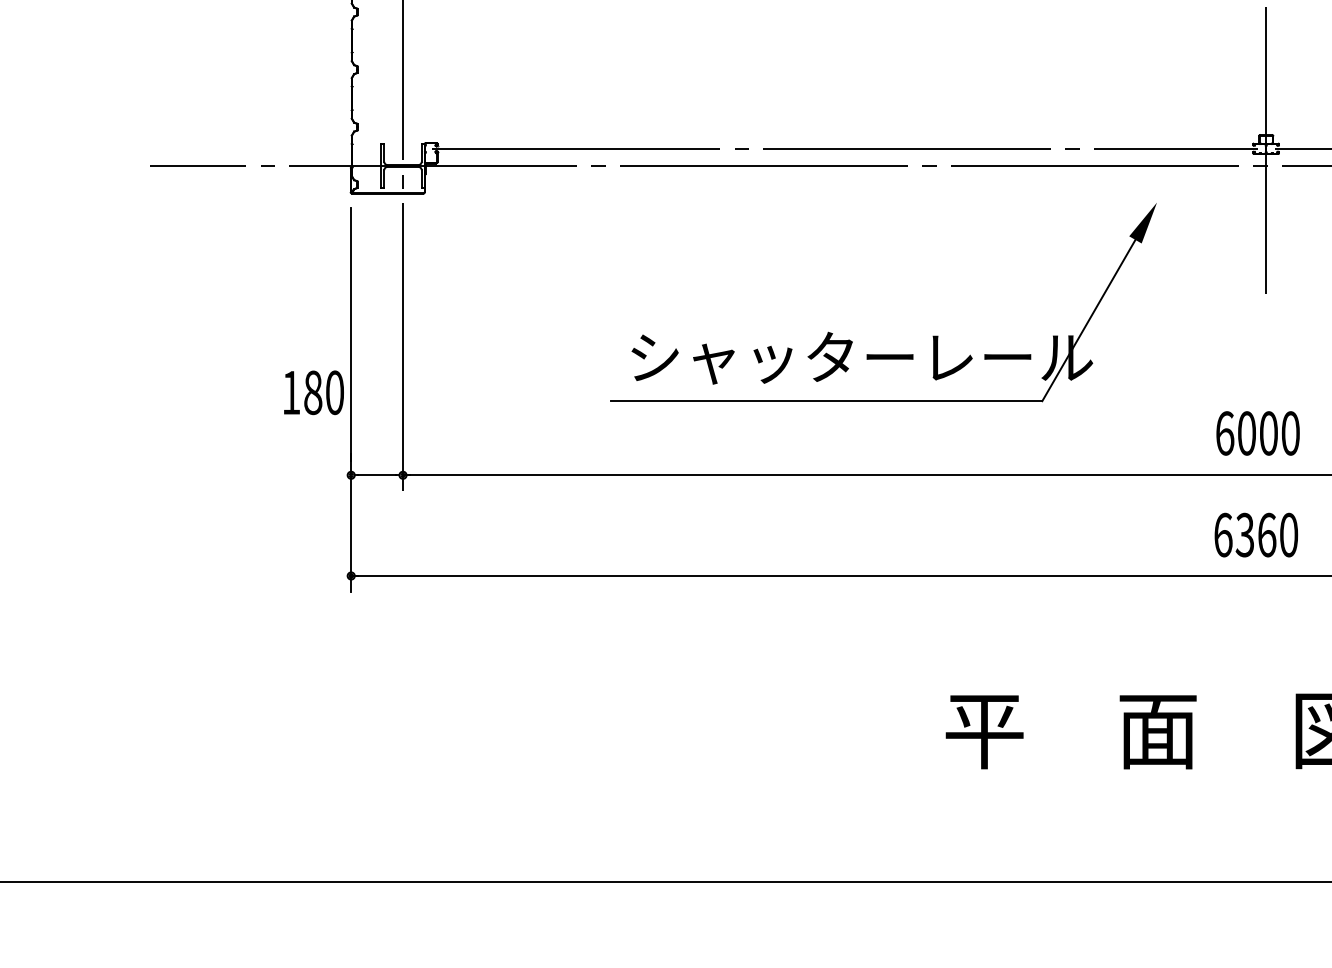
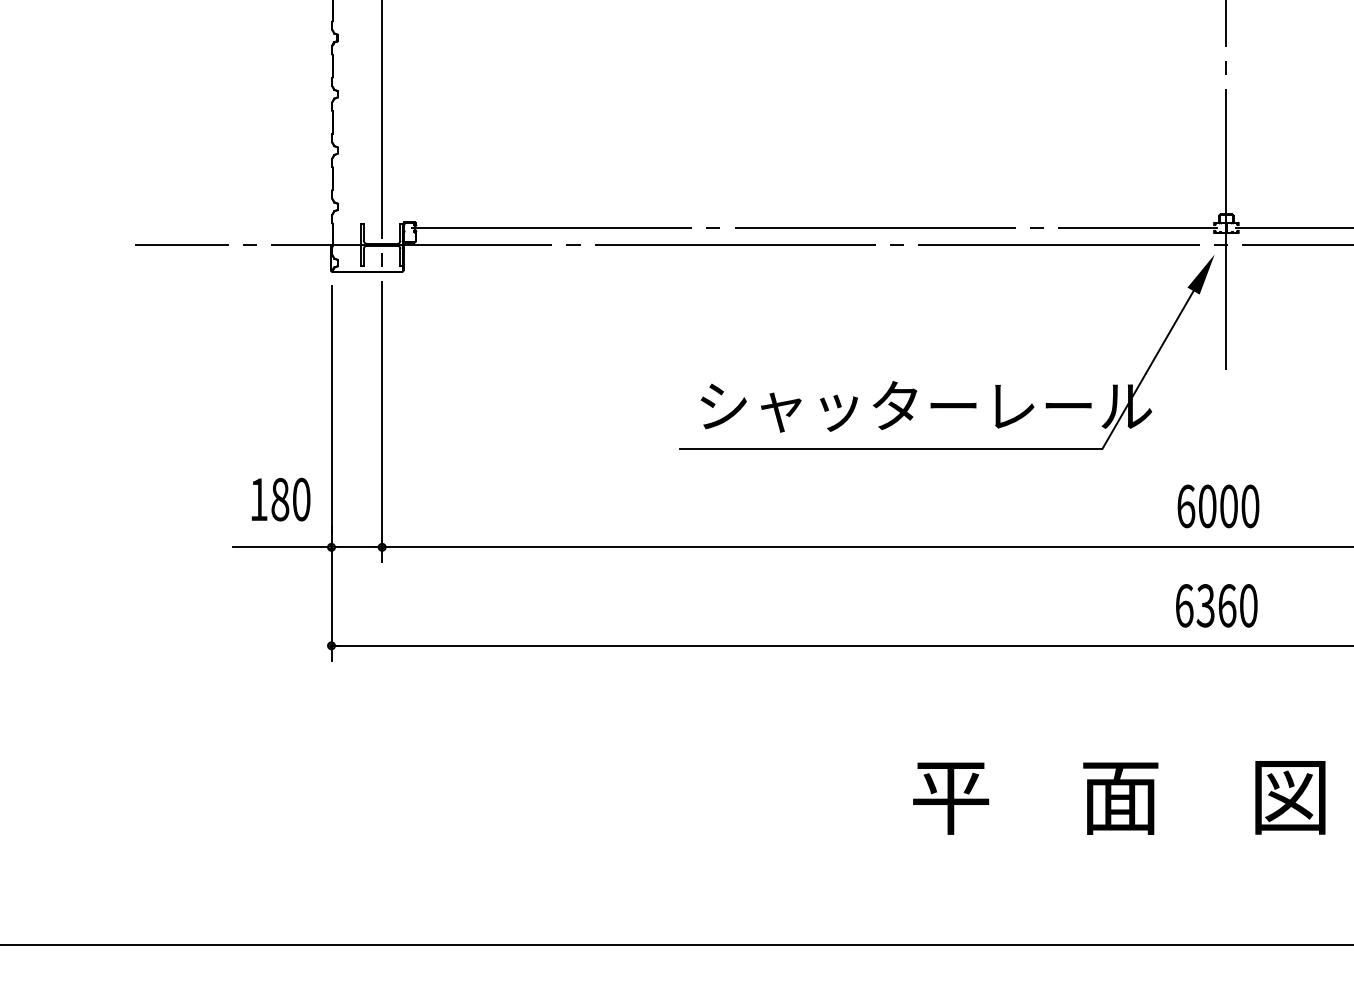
part: (853, 341) -> (917, 390), moved
text: (313, 392) -> (280, 499), moved
line: (298, 475) -> (279, 547), added

